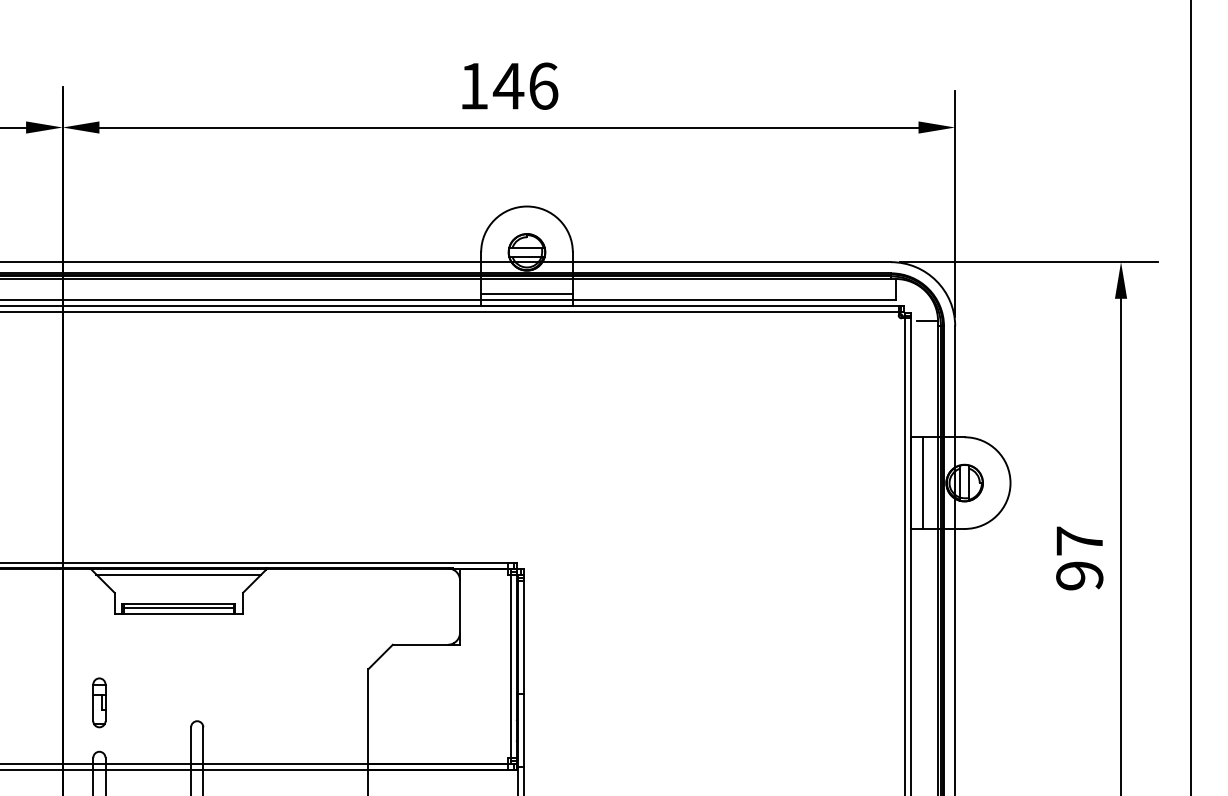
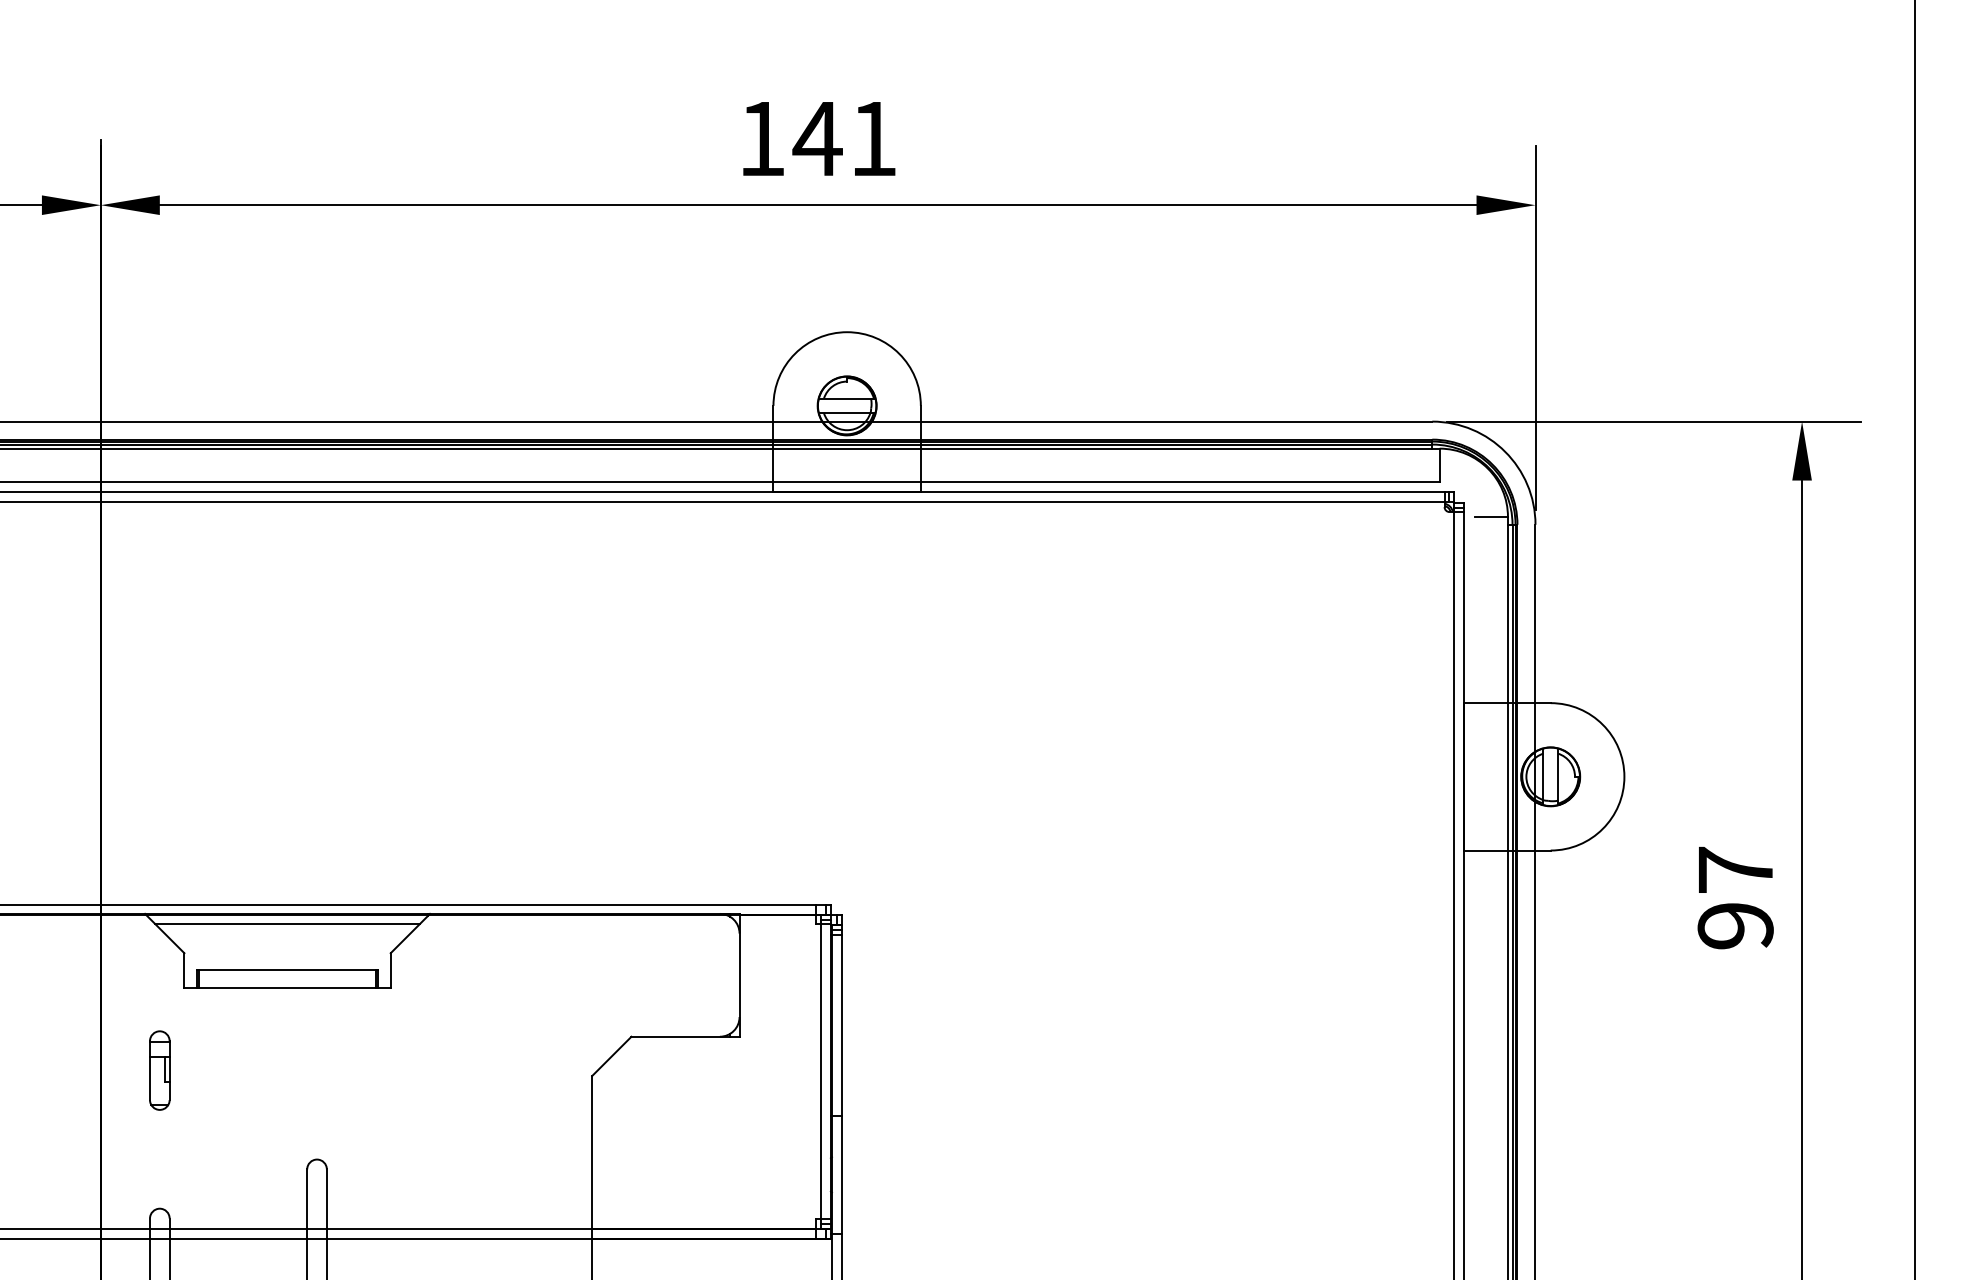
text: (543, 85) -> (873, 137), 146 -> 141
line: (526, 293) -> (846, 472), removed
line: (923, 482) -> (1484, 775), removed
line: (178, 608) -> (286, 978), removed
part: (99, 702) -> (159, 1070), moved

